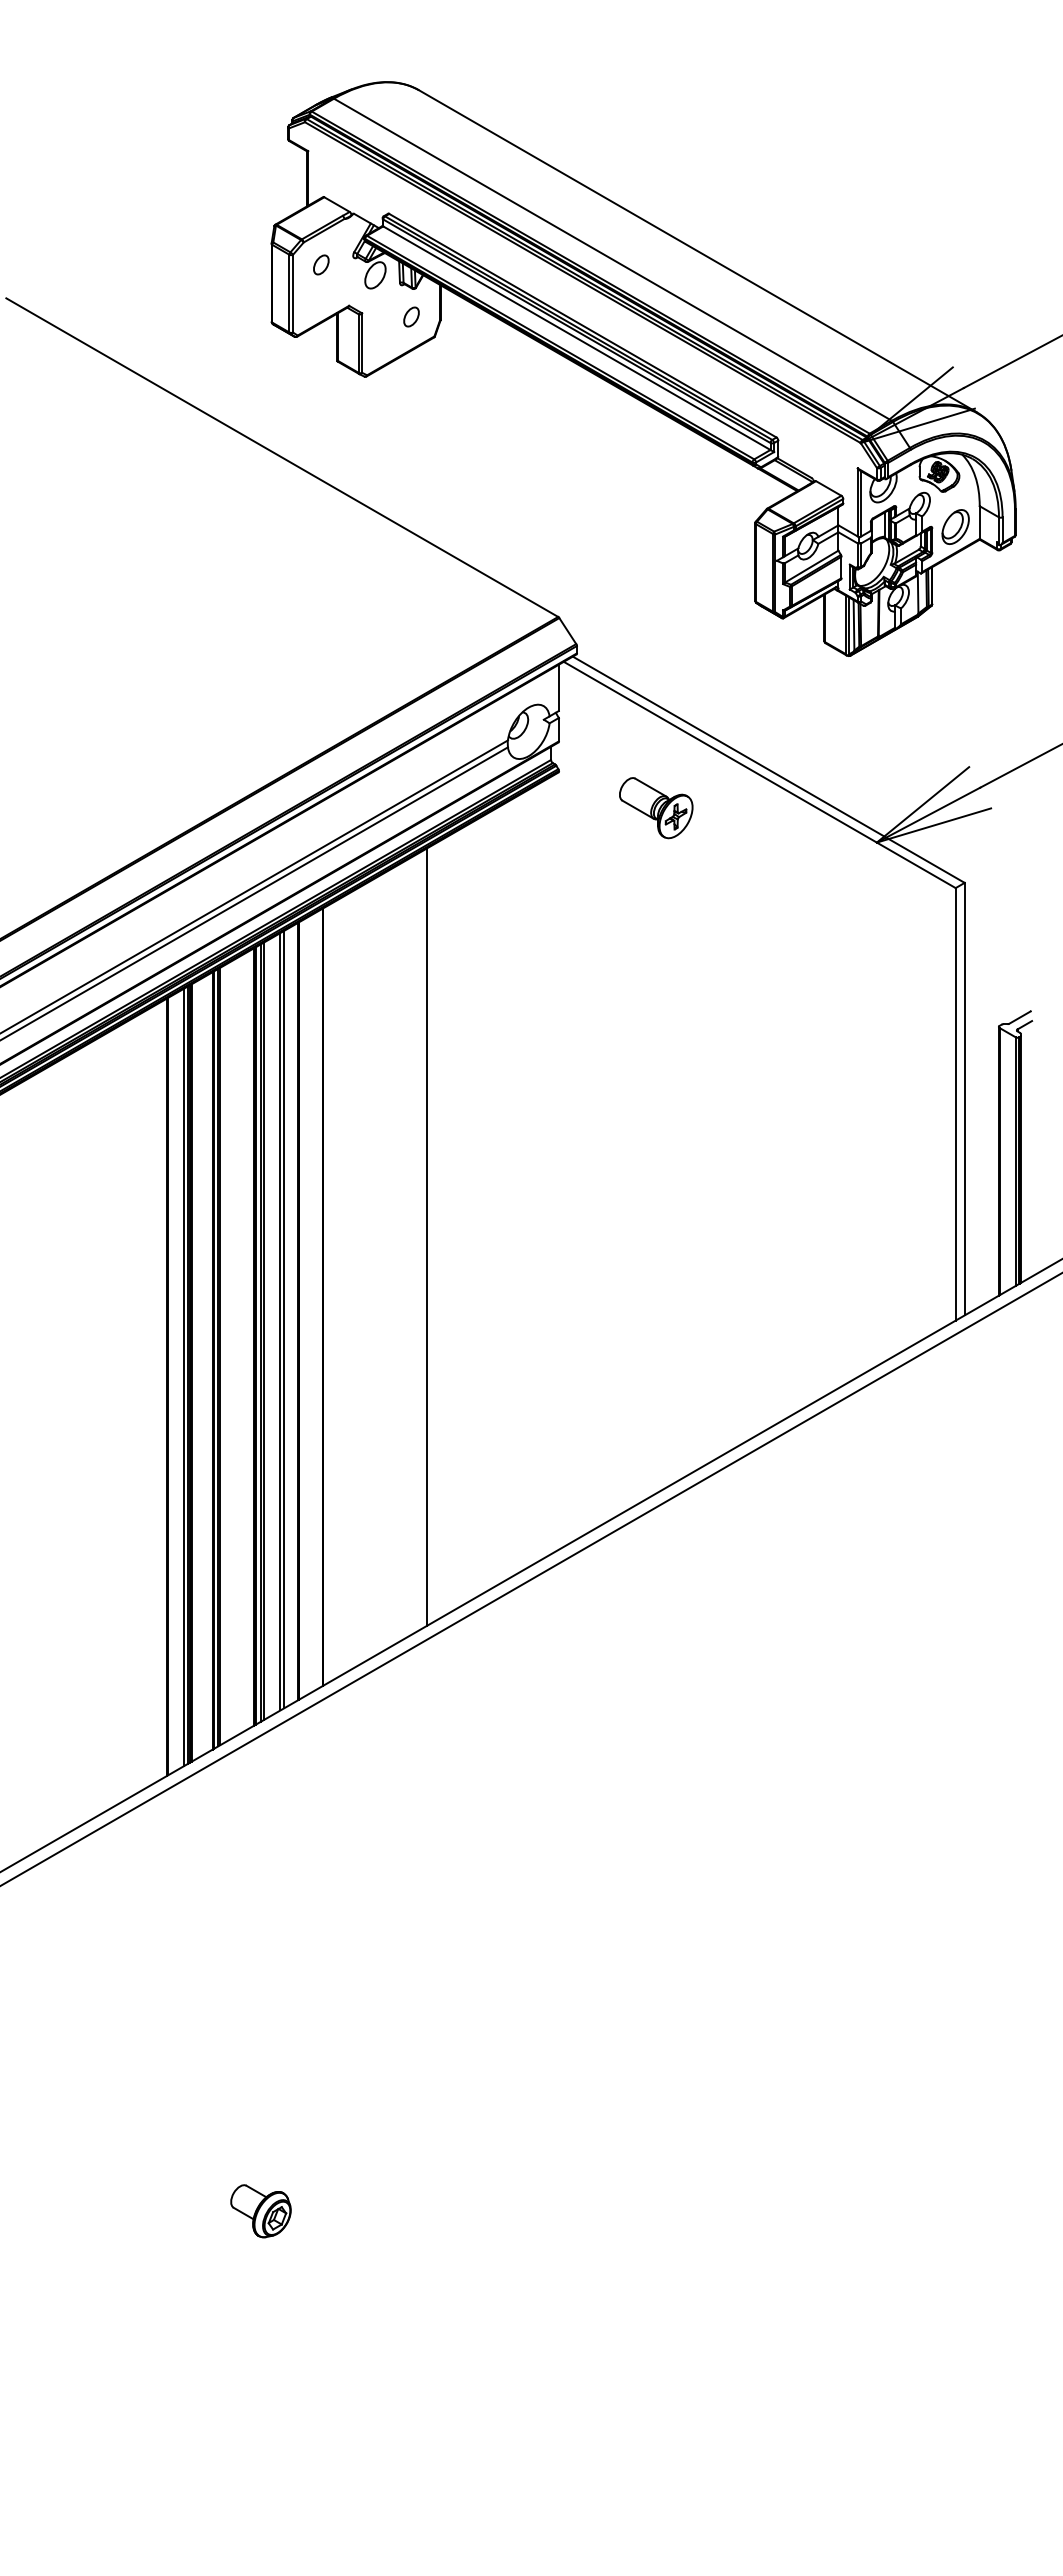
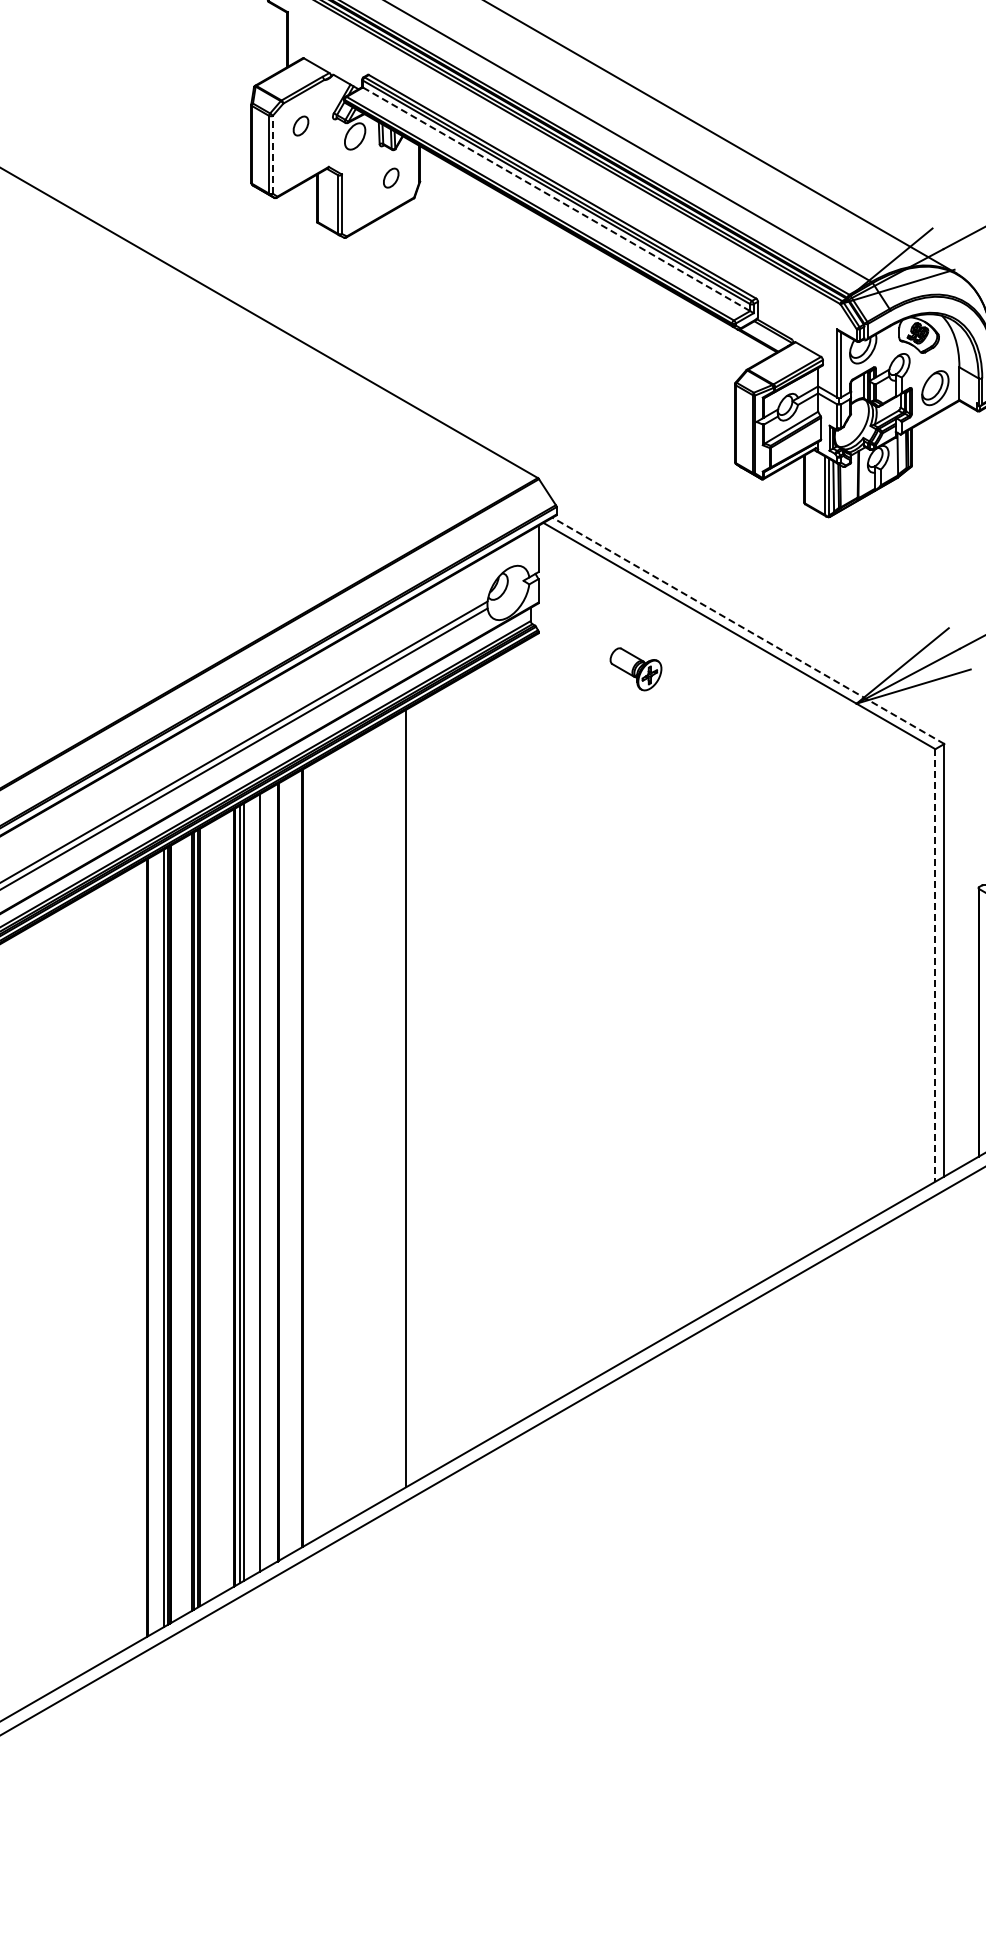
line: (293, 293) -> (273, 154), solid -> dashed
line: (576, 338) -> (556, 199), solid -> dashed
line: (768, 769) -> (748, 630), solid -> dashed
part: (656, 808) -> (636, 669), size x0.7
line: (955, 1104) -> (935, 965), solid -> dashed
line: (284, 1319) -> (264, 1180), removed

